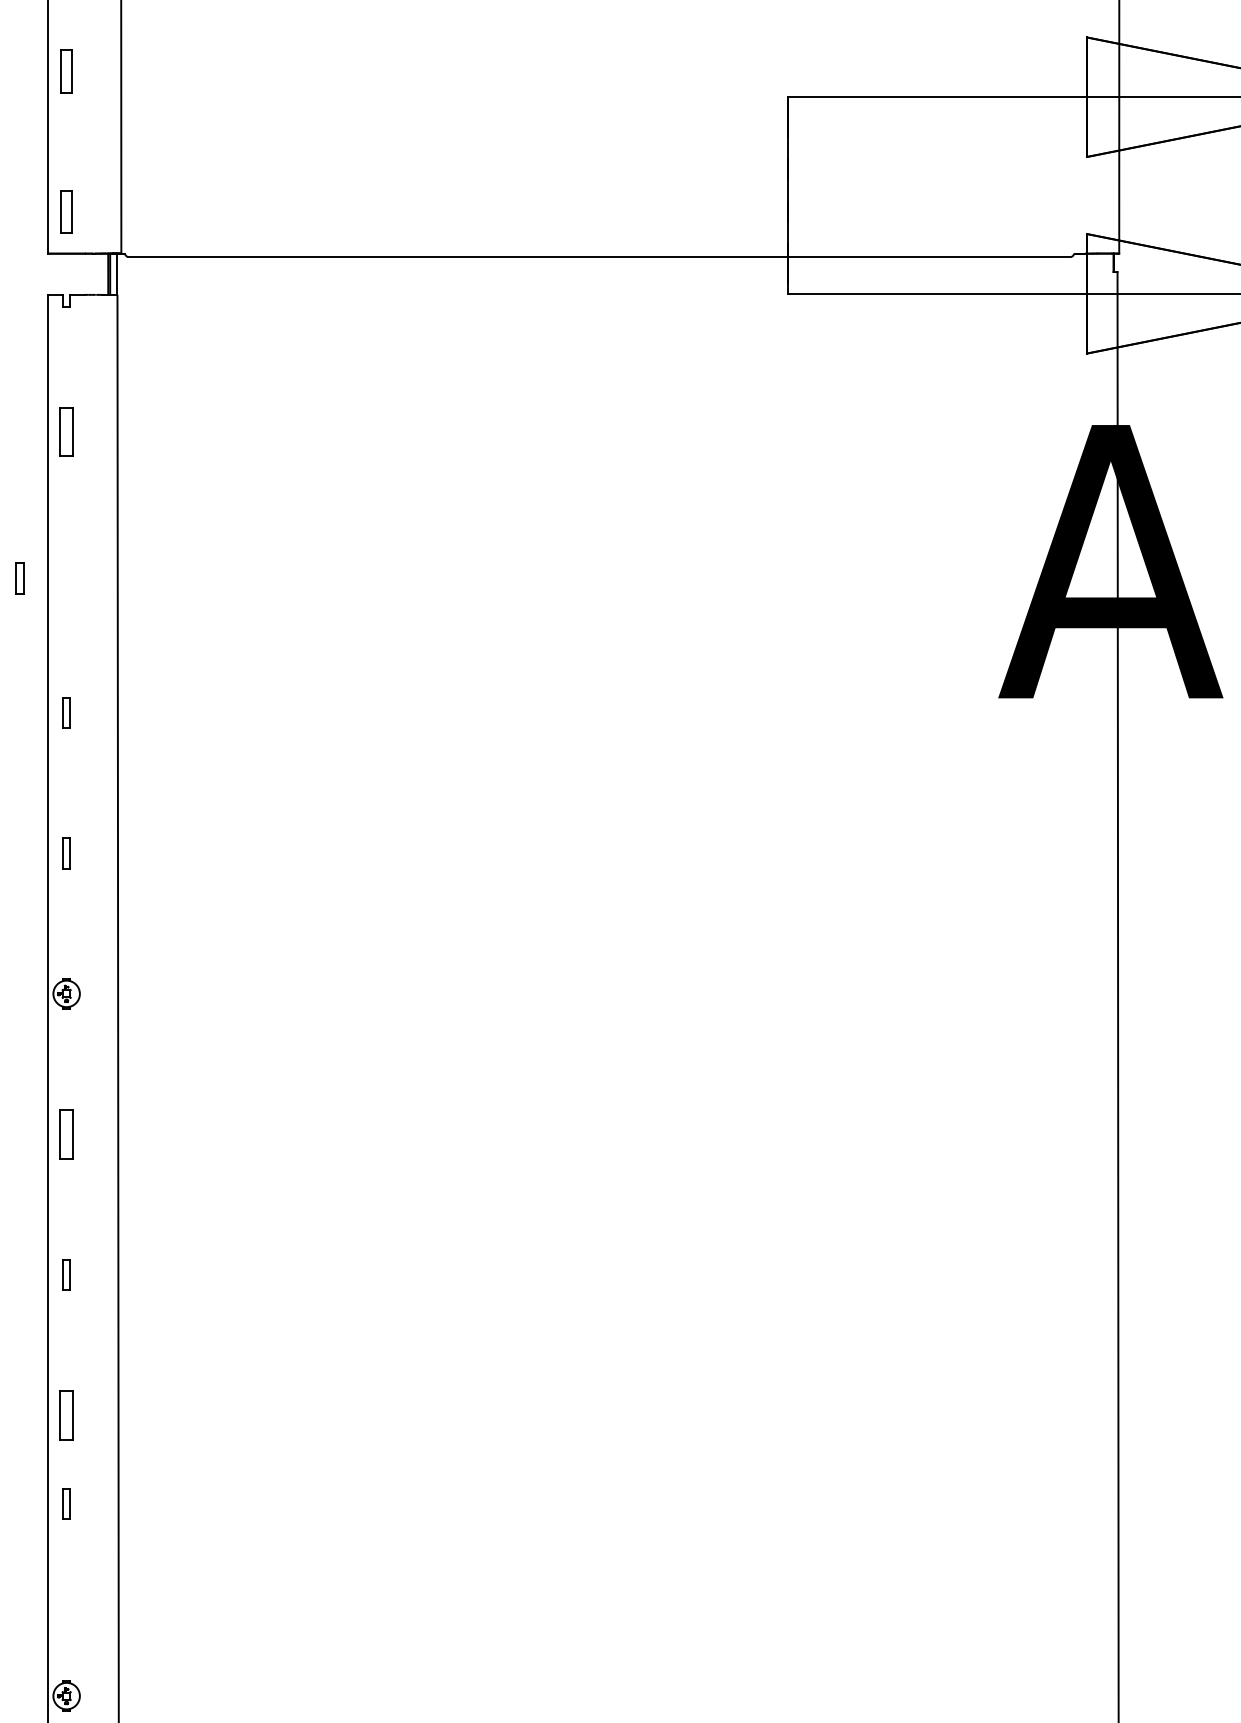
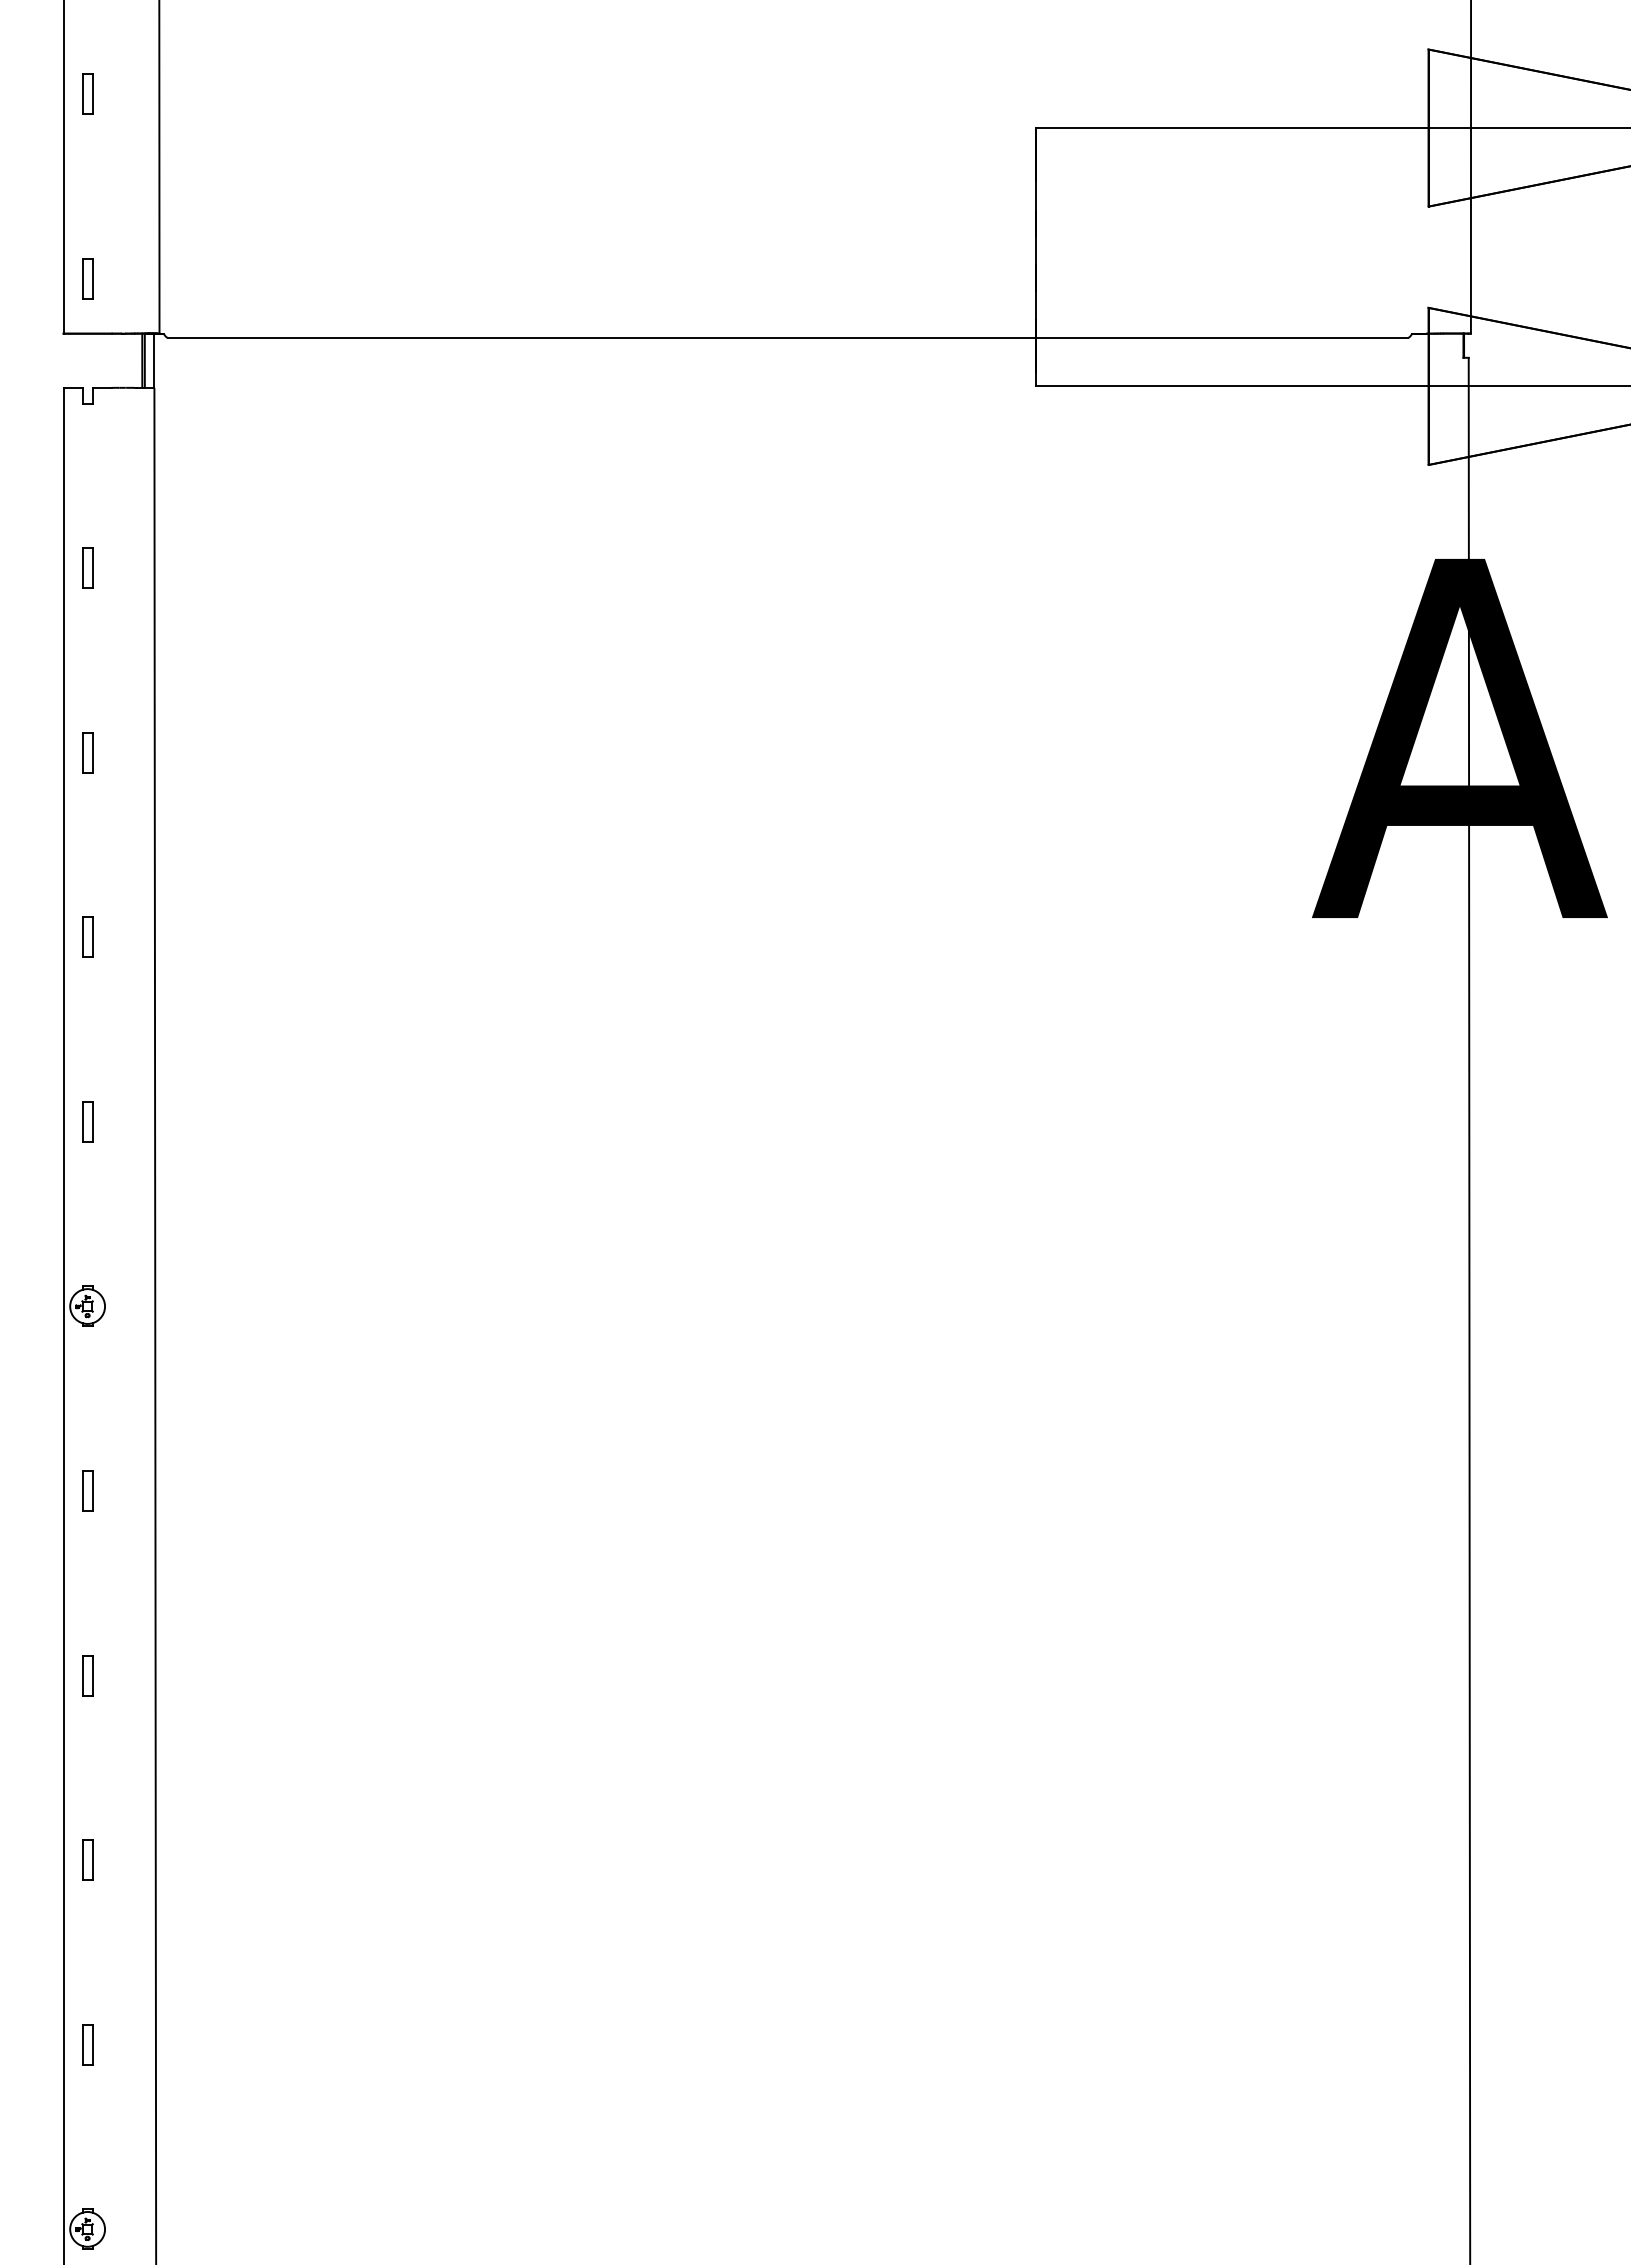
part: (66, 70) -> (87, 93), size x0.71
part: (66, 211) -> (87, 278), size x0.71
part: (66, 431) -> (87, 567), size x0.62
part: (20, 578) -> (87, 752), moved
part: (66, 1133) -> (87, 1490), size x0.62
part: (66, 1414) -> (87, 1859), size x0.62
part: (66, 1503) -> (87, 2044), moved

